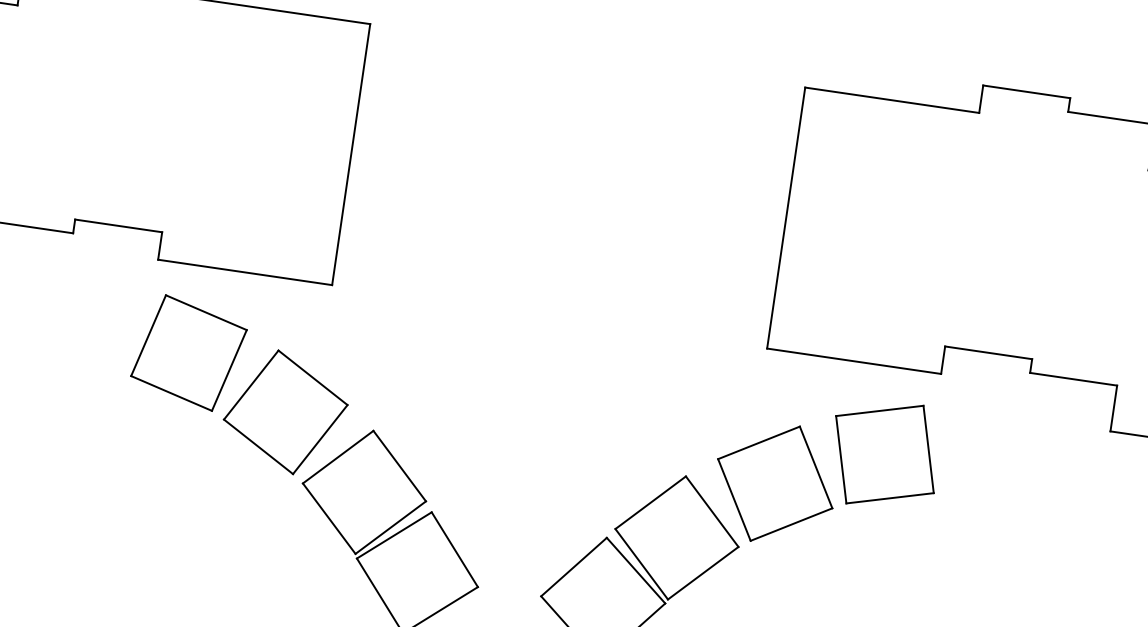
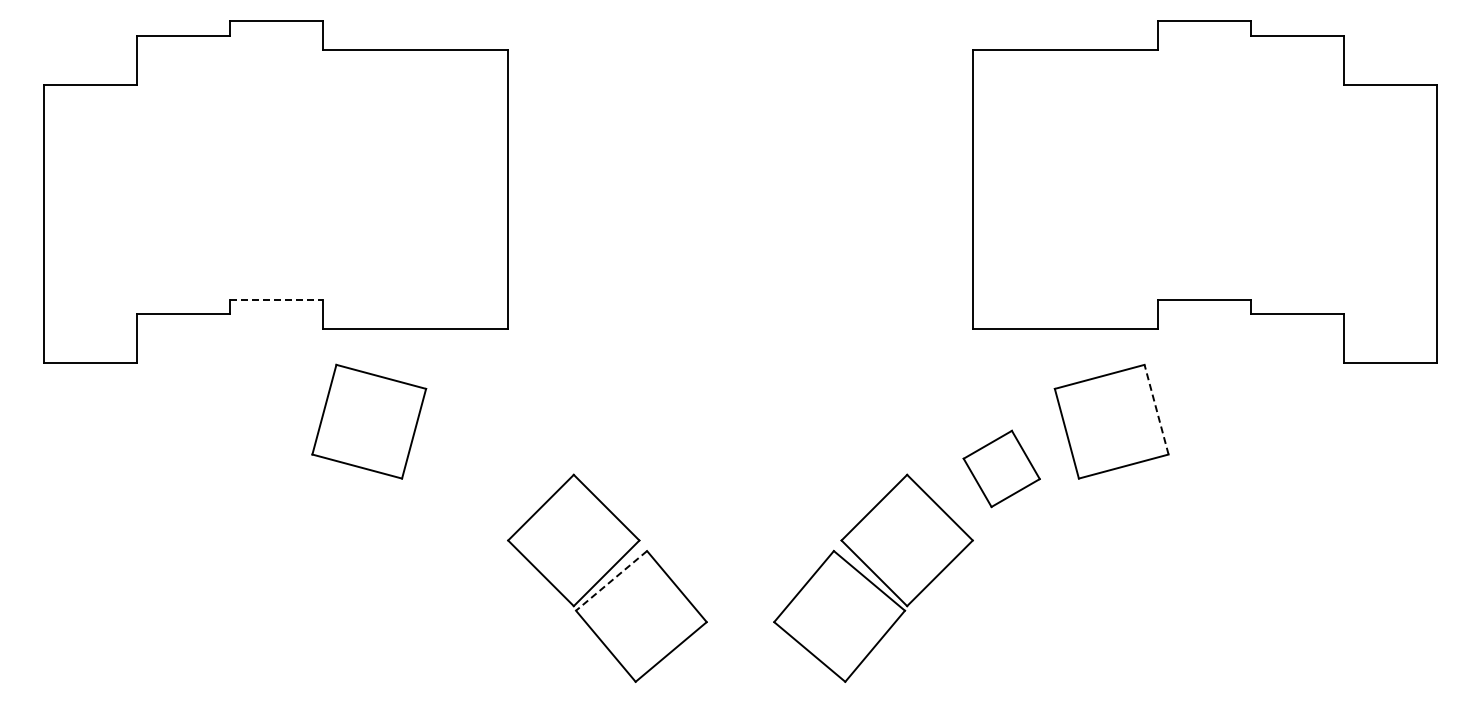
line: (118, 225) -> (276, 299), solid -> dashed
part: (284, 411) -> (478, 468), removed
line: (928, 449) -> (1156, 409), solid -> dashed
part: (775, 483) -> (1001, 468), size x0.6
line: (394, 535) -> (611, 581), solid -> dashed

